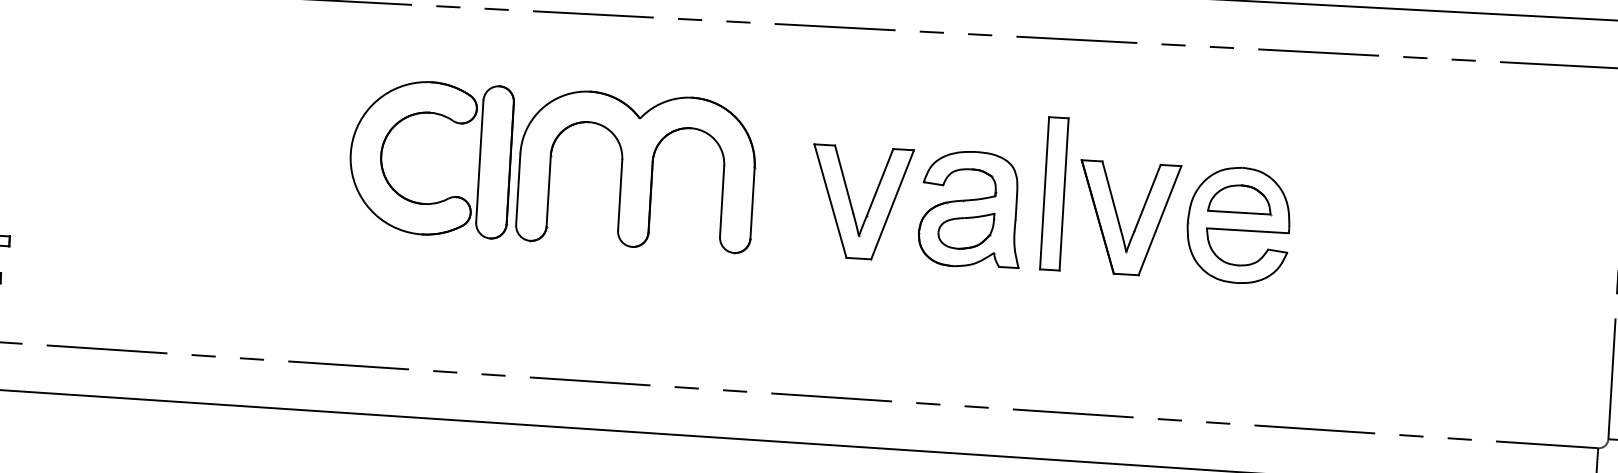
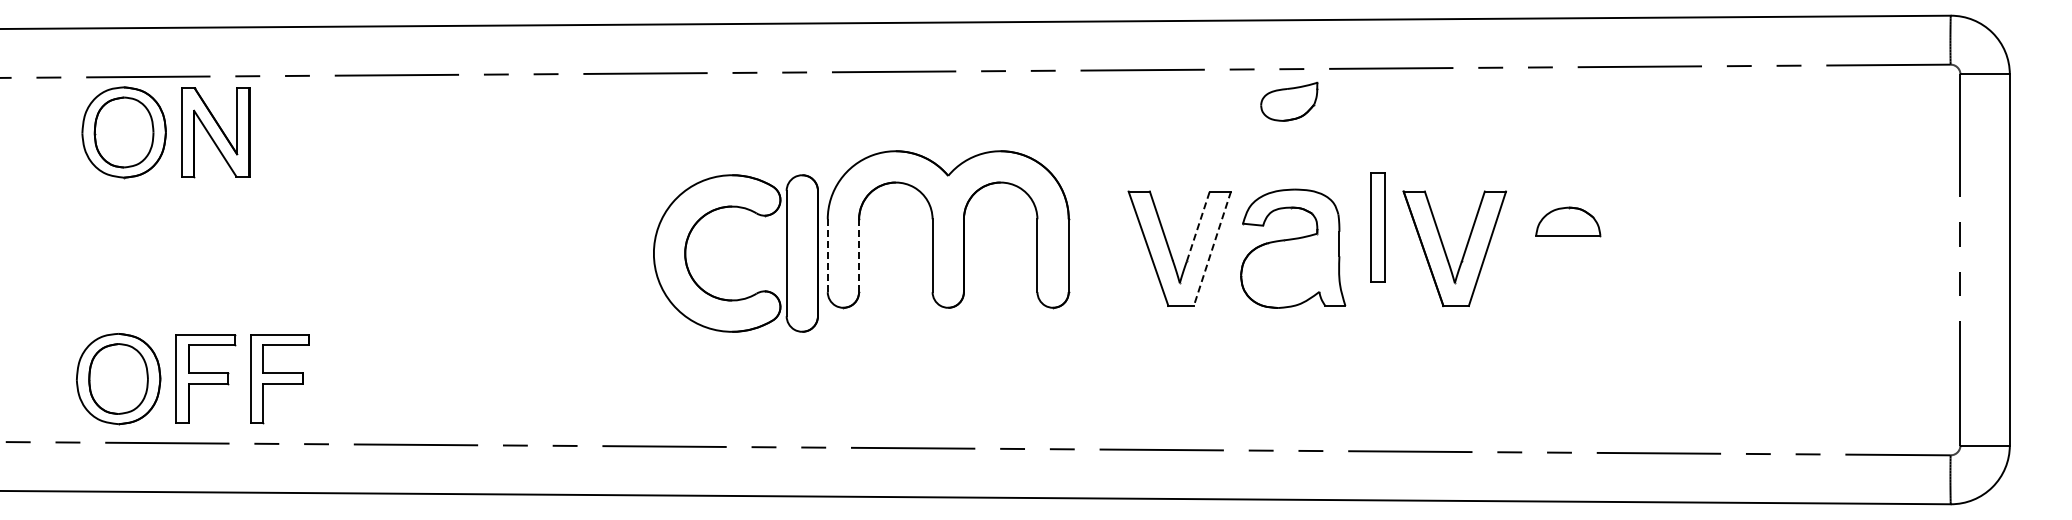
part: (450, 120) -> (754, 213), moved
line: (880, 182) -> (1198, 226), solid -> dashed
line: (517, 190) -> (827, 256), solid -> dashed
line: (549, 190) -> (859, 255), solid -> dashed
part: (1054, 193) -> (1377, 227), size x0.7
line: (892, 205) -> (1212, 249), solid -> dashed
part: (1238, 225) -> (1568, 248), removed
part: (966, 230) -> (1289, 101), moved

